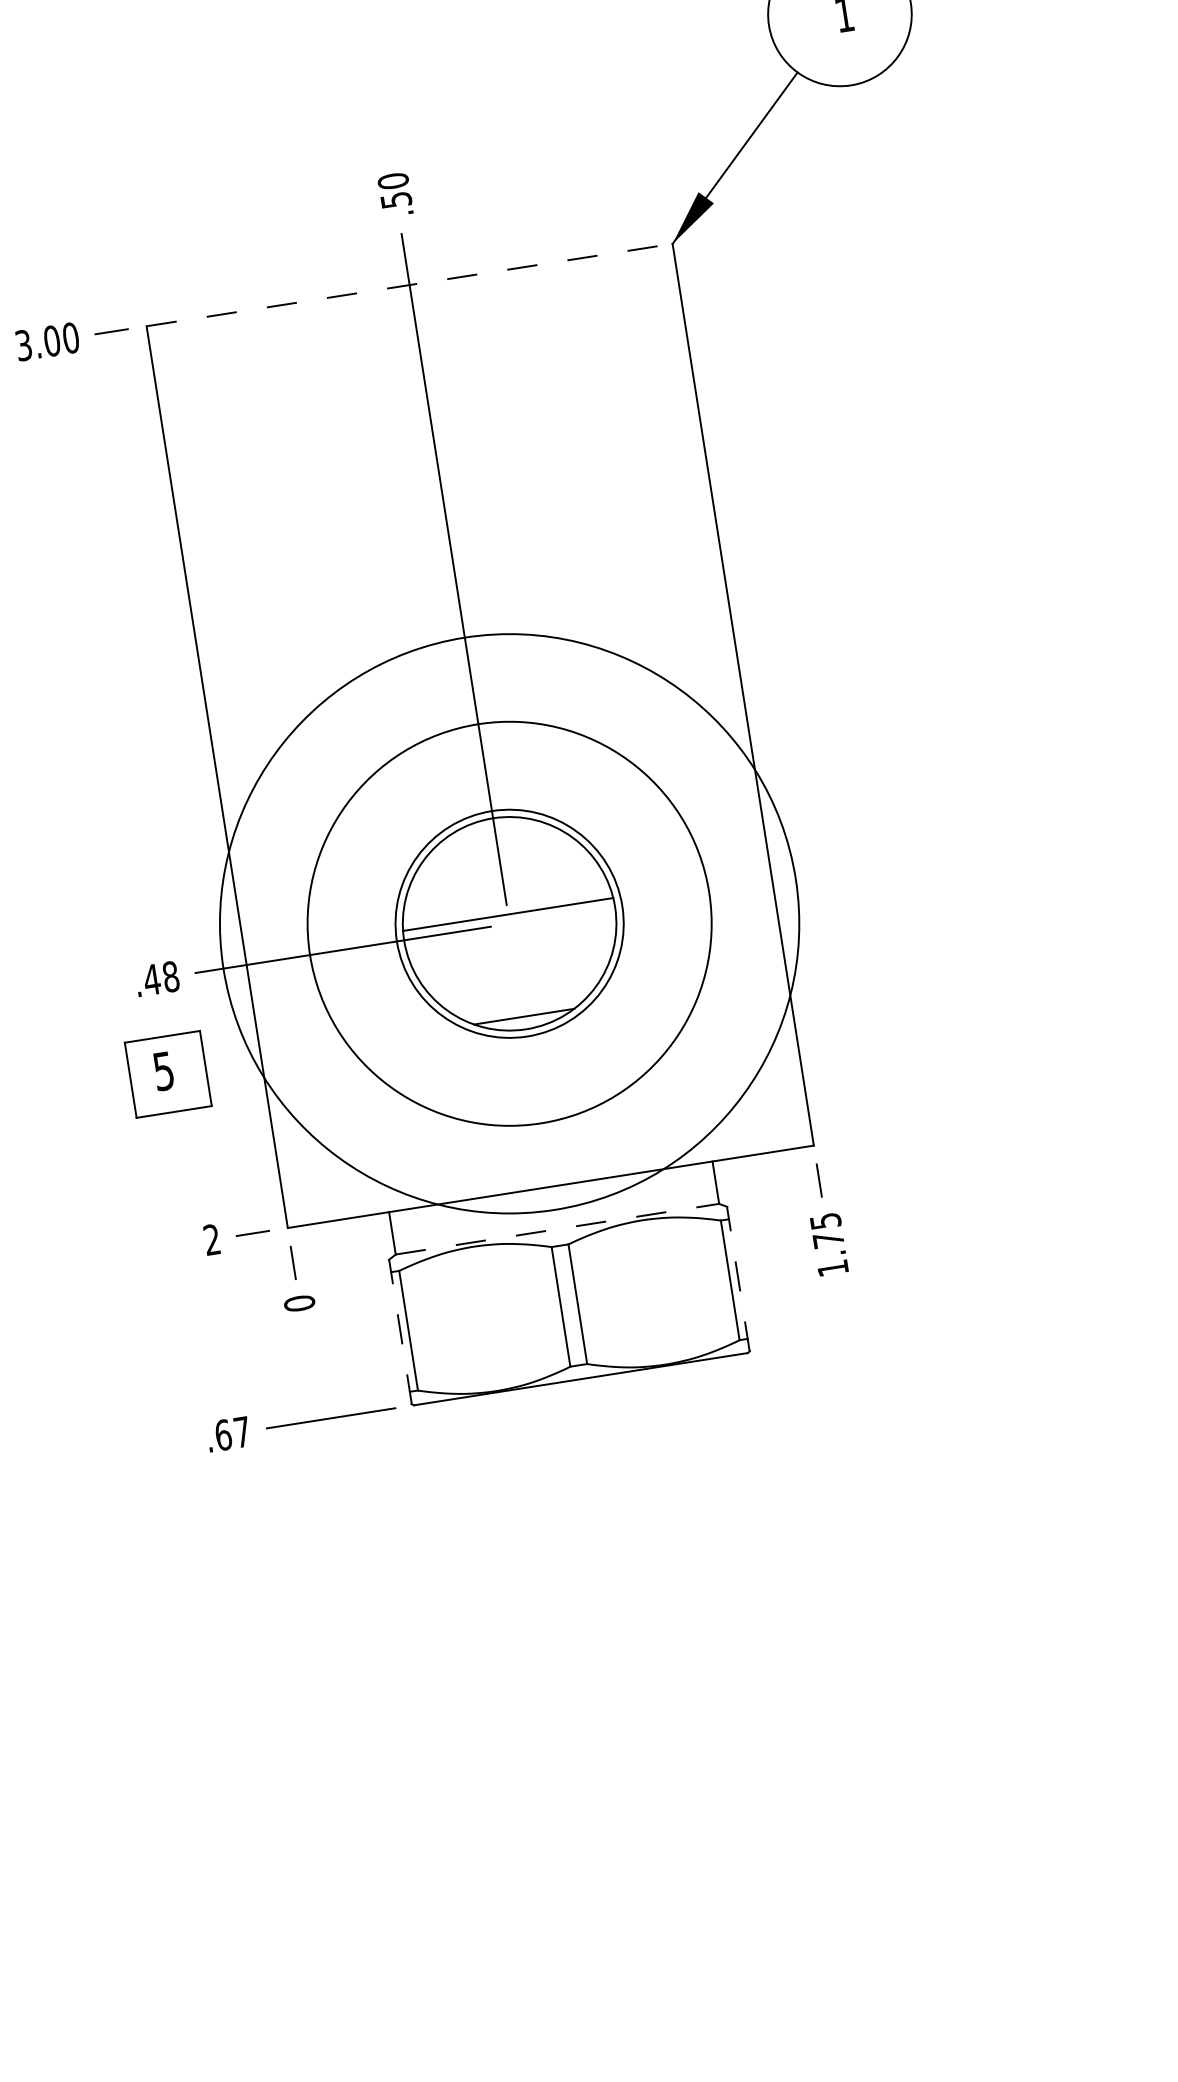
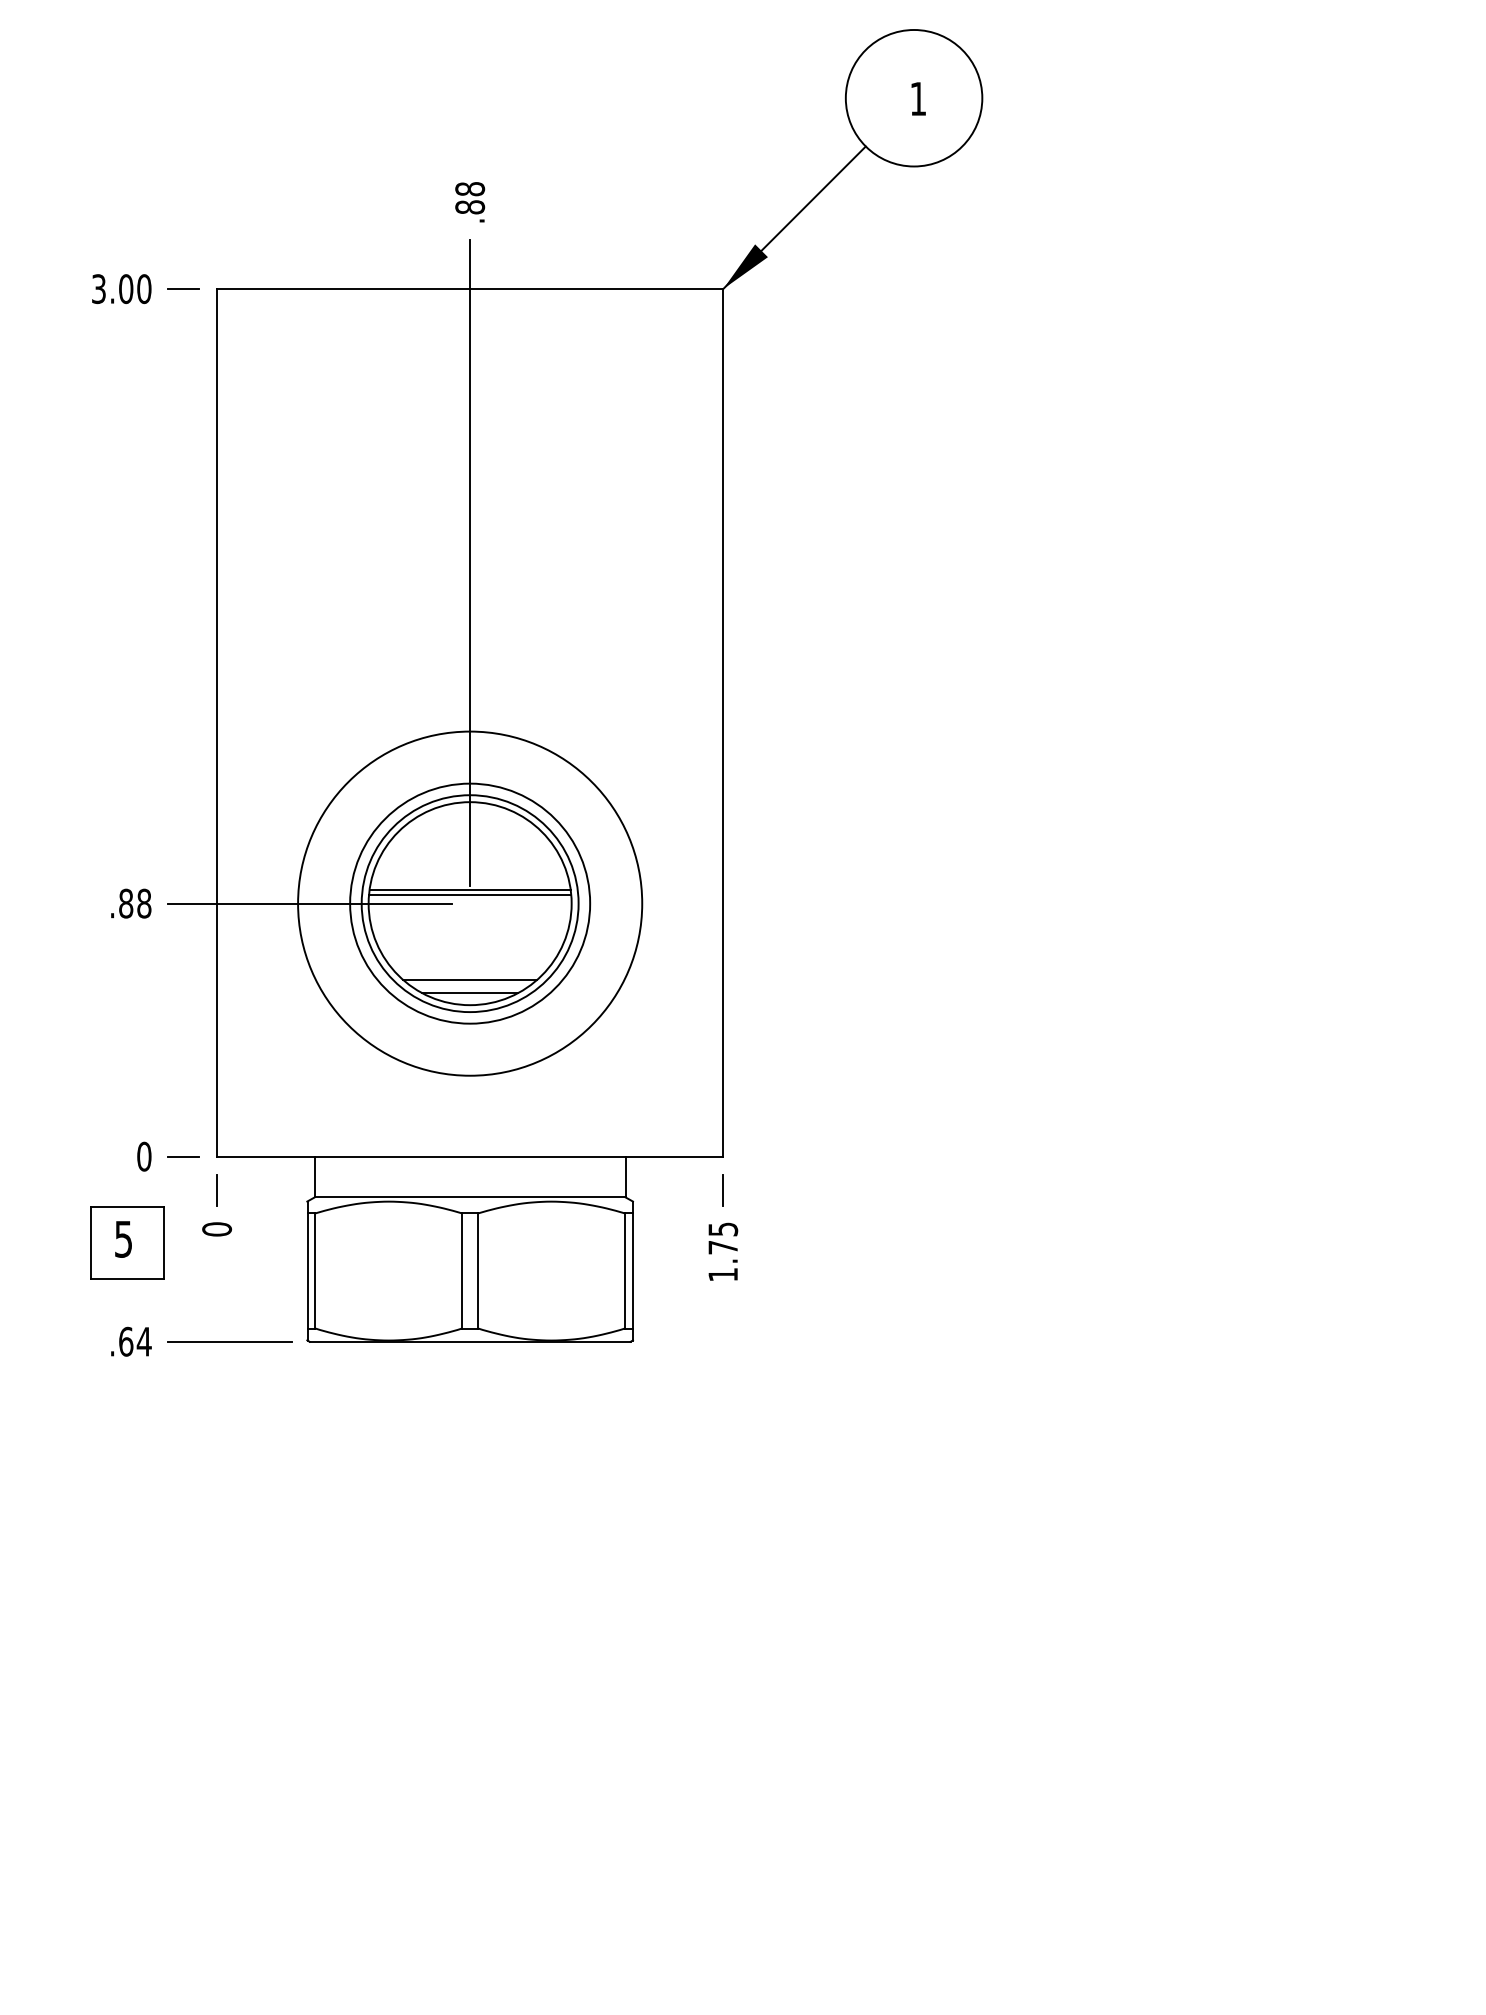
text: (395, 190) -> (470, 198), .50 -> .88
line: (410, 285) -> (470, 289), dashed -> solid
line: (506, 910) -> (469, 890), added
circle: (509, 923) -> (470, 903), size x0.62
circle: (509, 923) -> (470, 903), size x0.62
text: (151, 979) -> (125, 903), .48 -> .88
line: (521, 1003) -> (469, 980), added
part: (168, 1073) -> (127, 1242), moved
line: (557, 1229) -> (470, 1197), dashed -> solid
text: (212, 1239) -> (144, 1156), 2 -> 0
line: (738, 1279) -> (632, 1271), dashed -> solid
line: (400, 1332) -> (307, 1271), dashed -> solid
text: (241, 1432) -> (143, 1341), .67 -> .64

